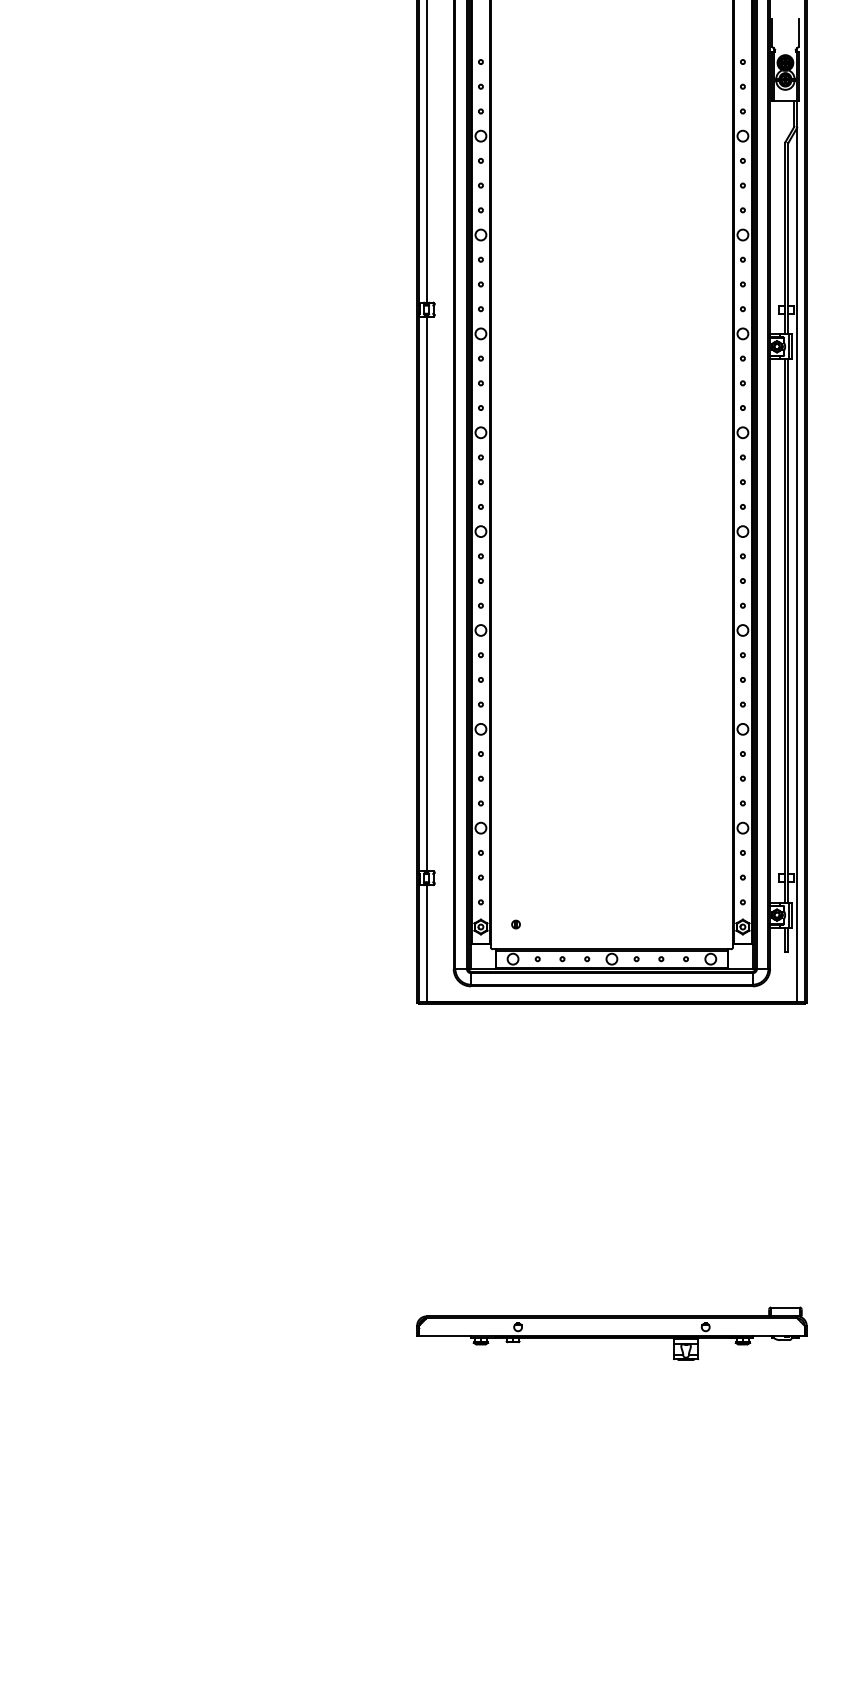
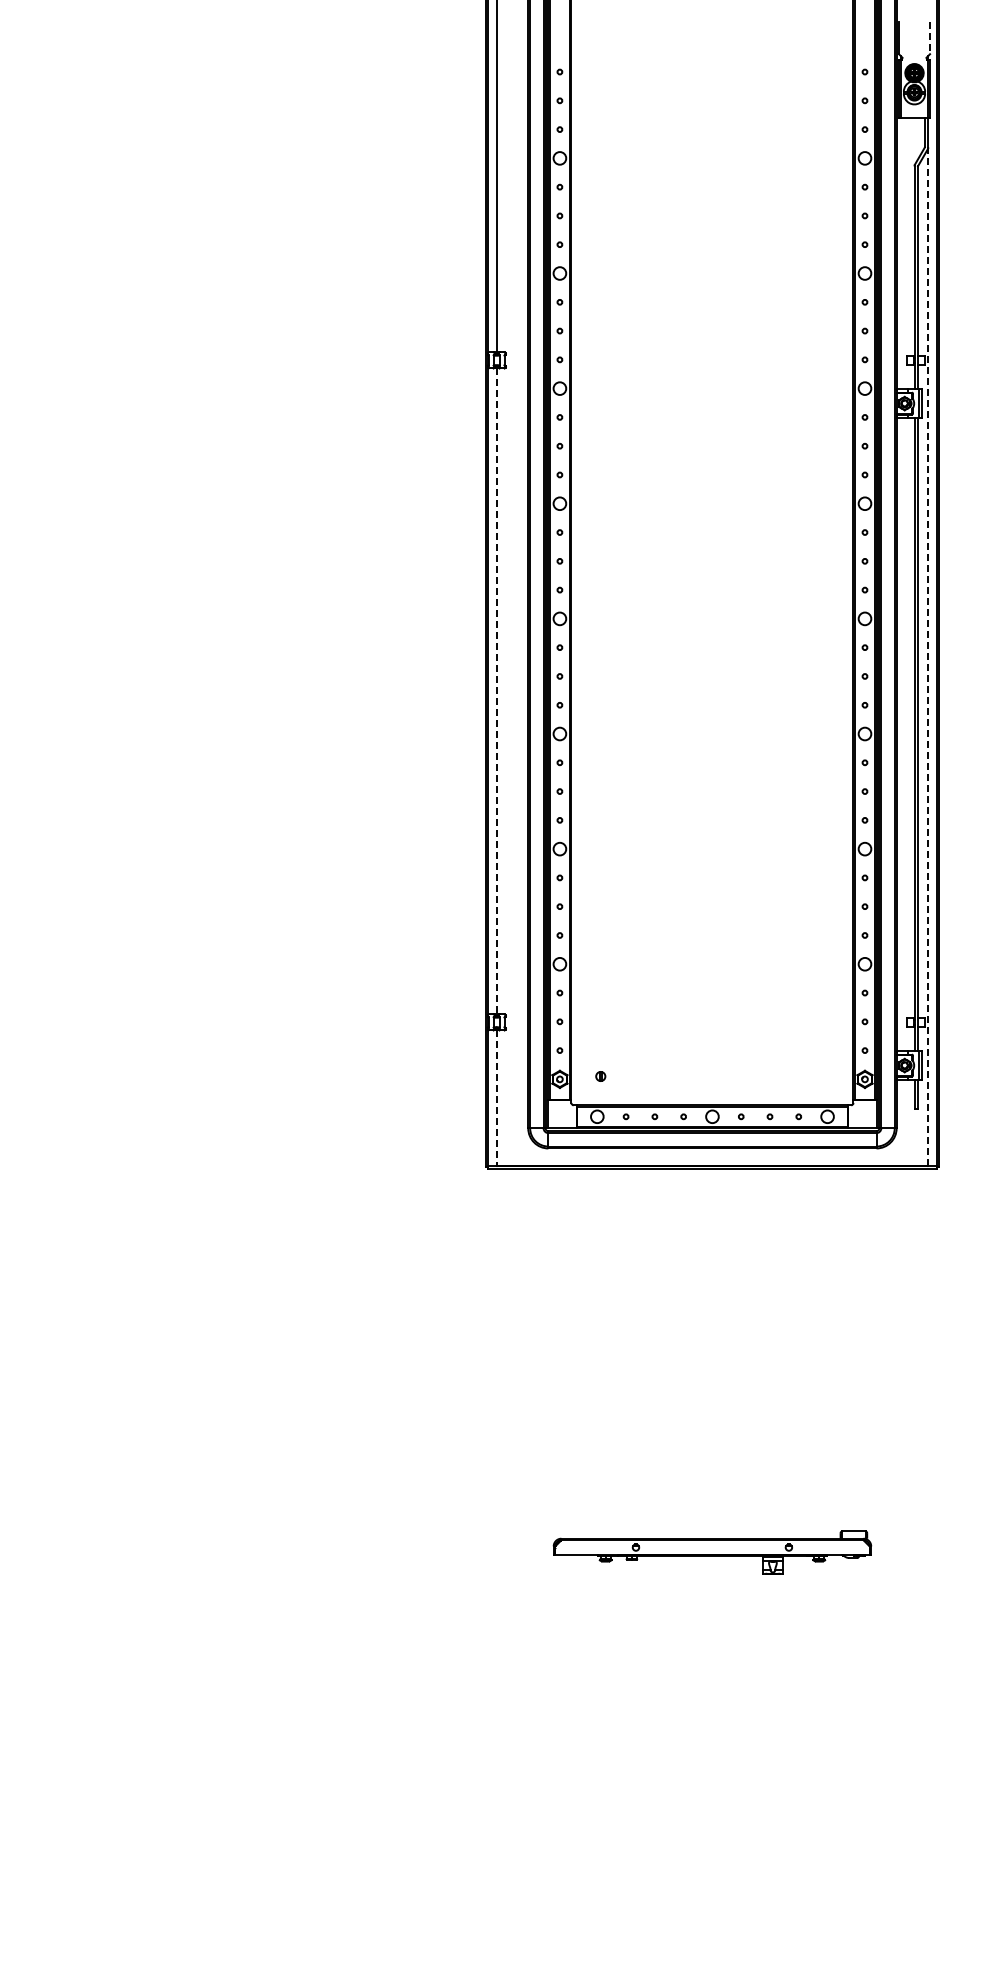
line: (799, 33) -> (930, 38), solid -> dashed
line: (797, 563) -> (928, 656), solid -> dashed
line: (426, 593) -> (496, 691), solid -> dashed
line: (426, 943) -> (496, 1098), solid -> dashed
part: (611, 1333) -> (712, 1552), size x0.7

